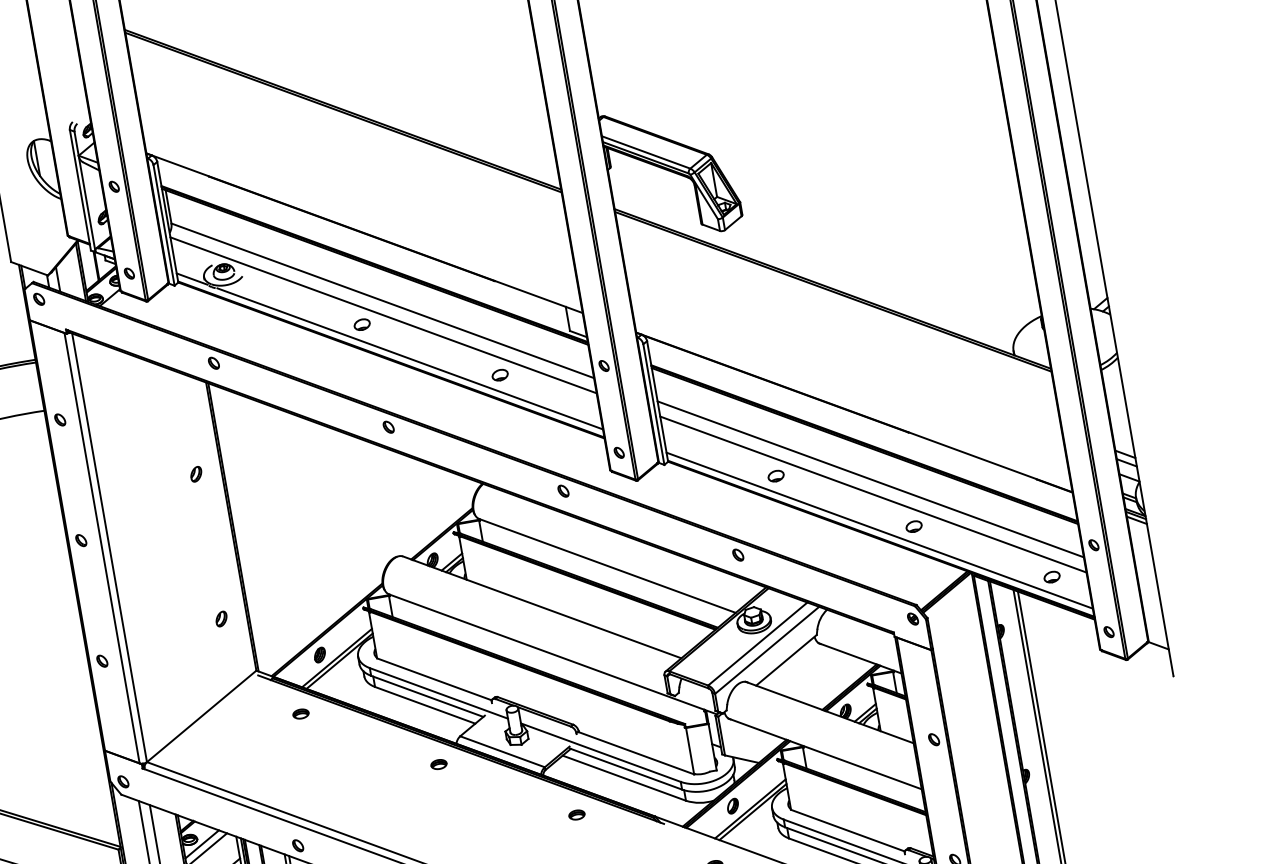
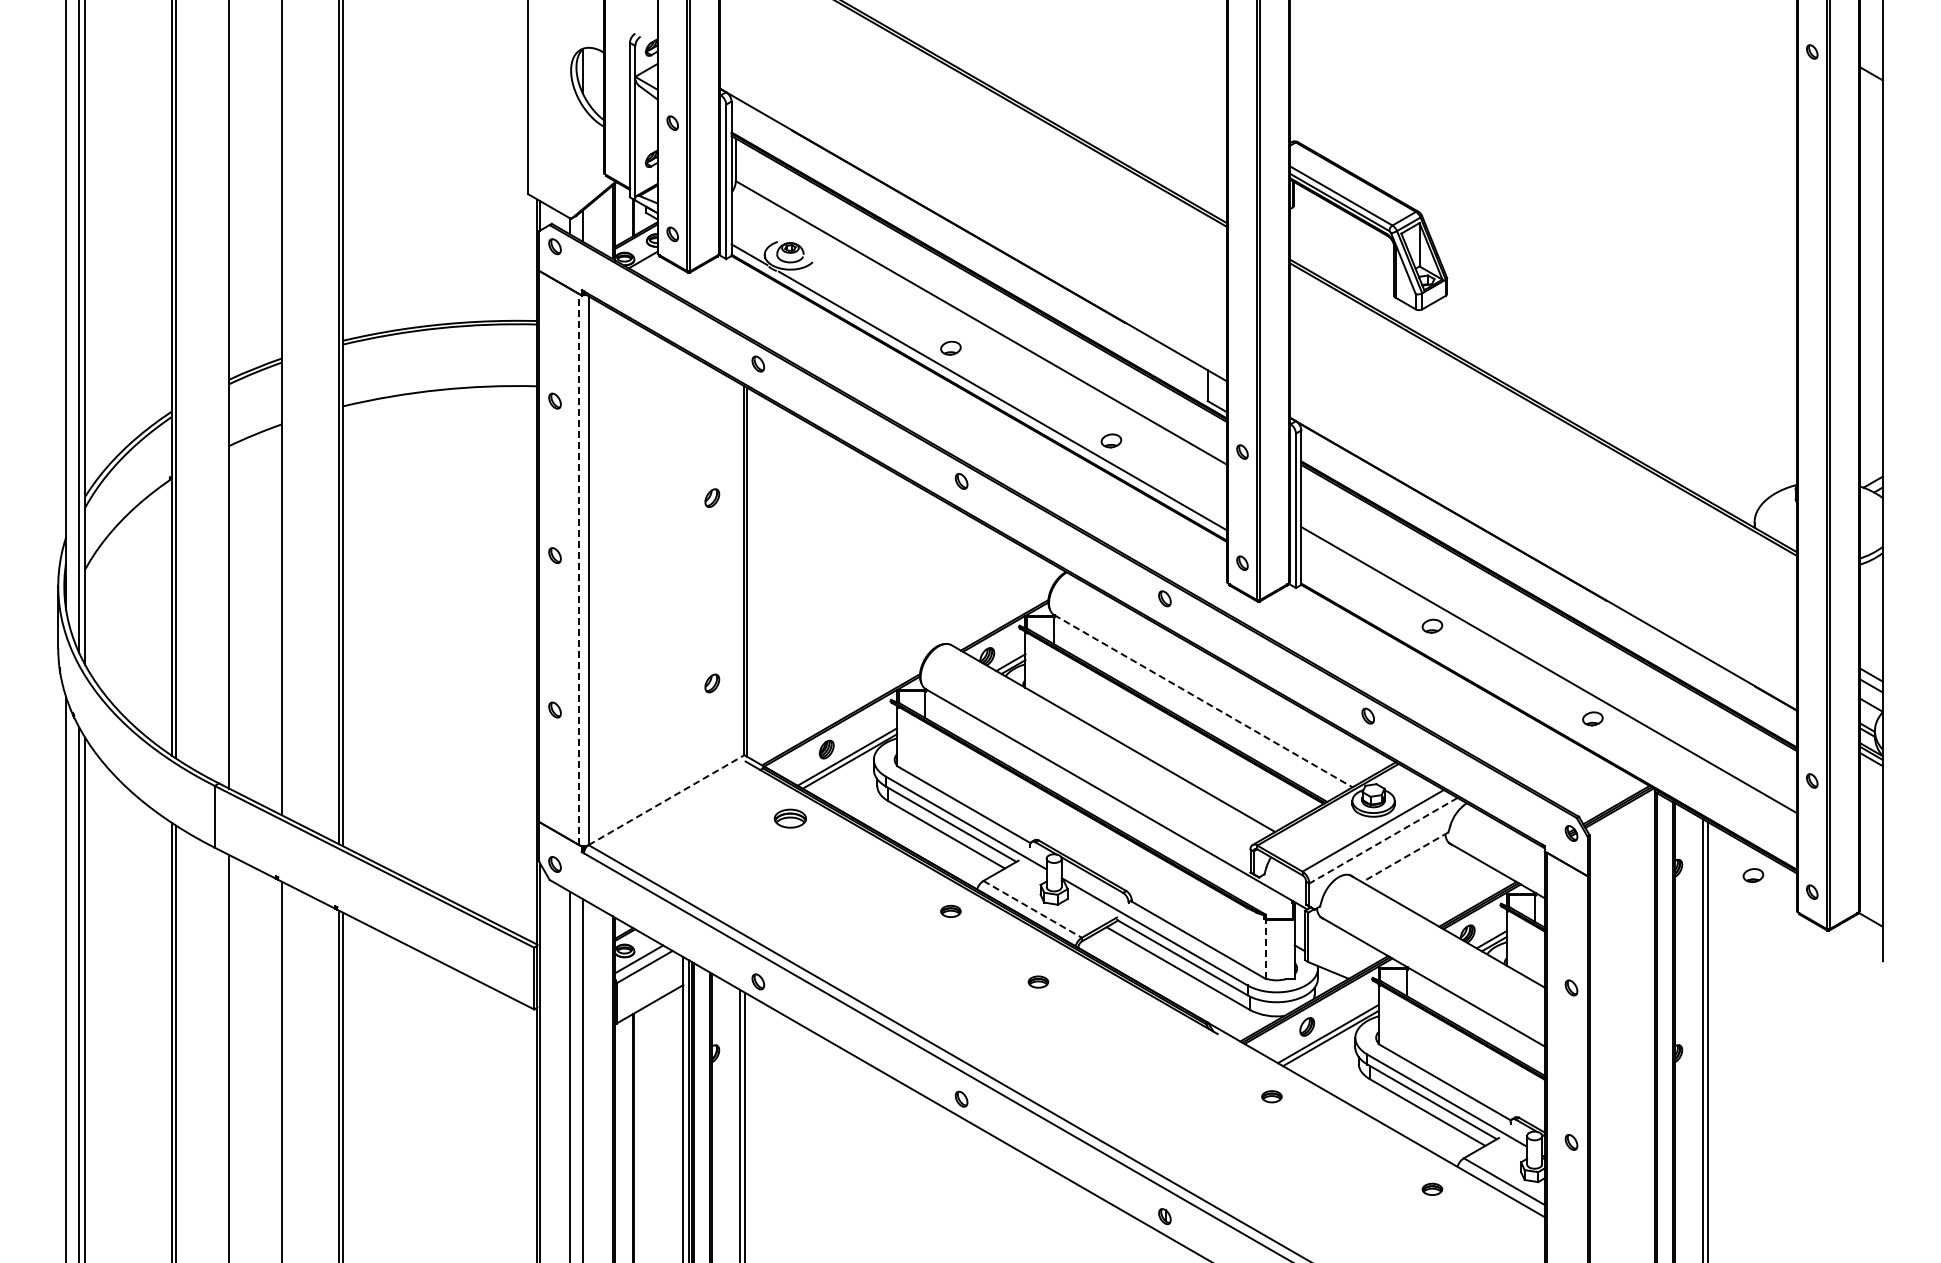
line: (383, 315) -> (979, 341), removed
line: (870, 479) -> (1549, 650), removed
line: (879, 530) -> (1549, 716), removed
line: (102, 548) -> (579, 569), solid -> dashed
line: (607, 566) -> (1203, 701), solid -> dashed
part: (1052, 577) -> (1753, 875), moved
line: (767, 650) -> (1383, 840), solid -> dashed
line: (786, 660) -> (1405, 857), solid -> dashed
part: (301, 713) -> (790, 818), size x1.6
line: (201, 716) -> (666, 800), solid -> dashed
line: (502, 751) -> (1032, 909), solid -> dashed
line: (689, 751) -> (1265, 949), solid -> dashed
part: (576, 814) -> (1038, 981), moved

